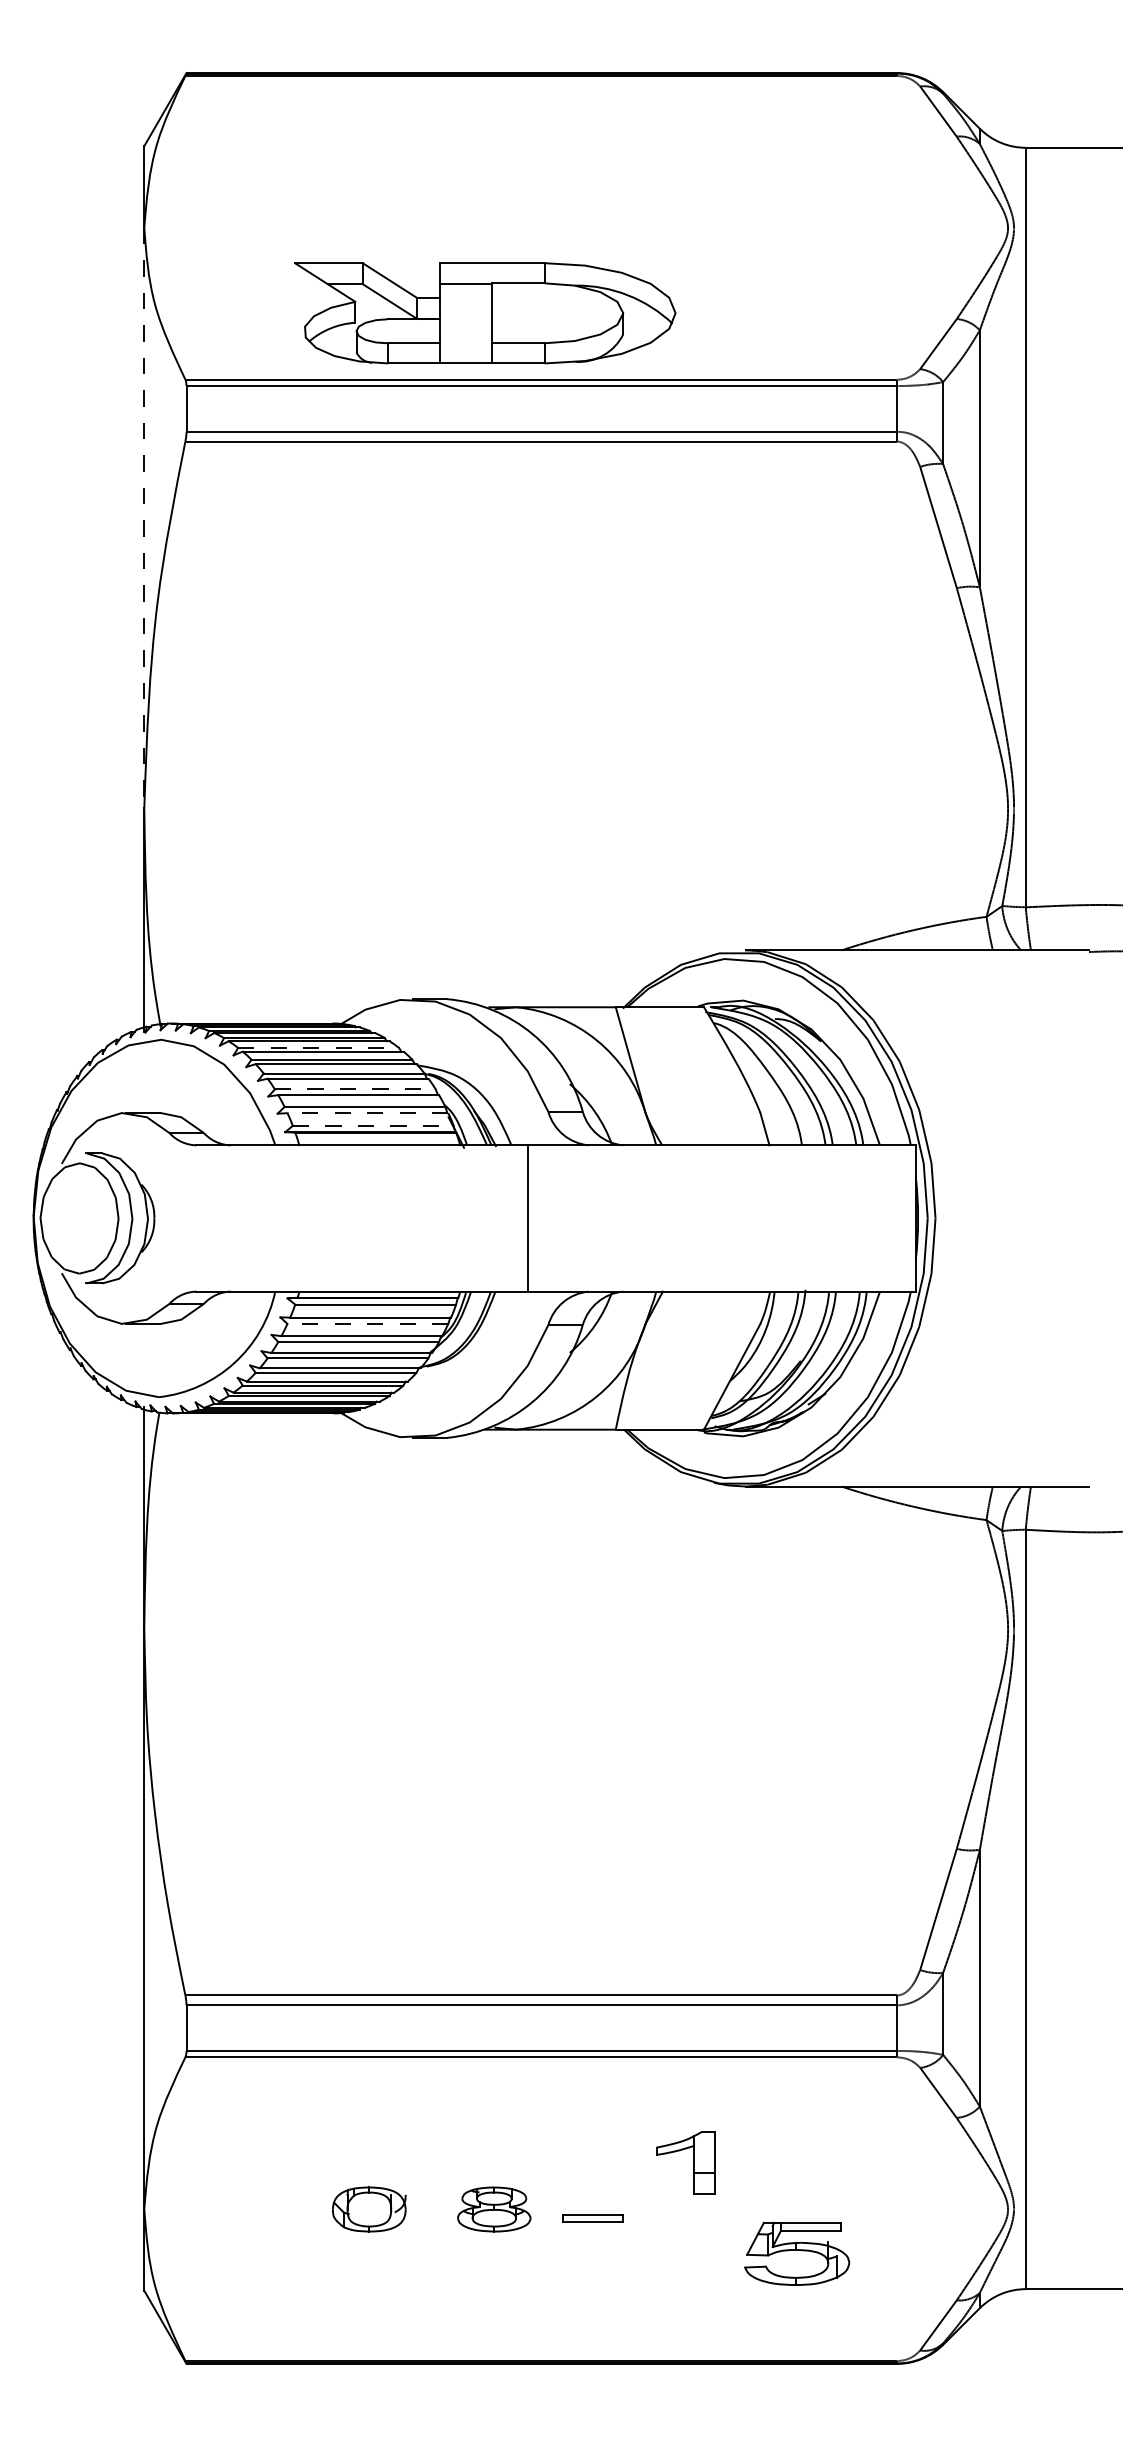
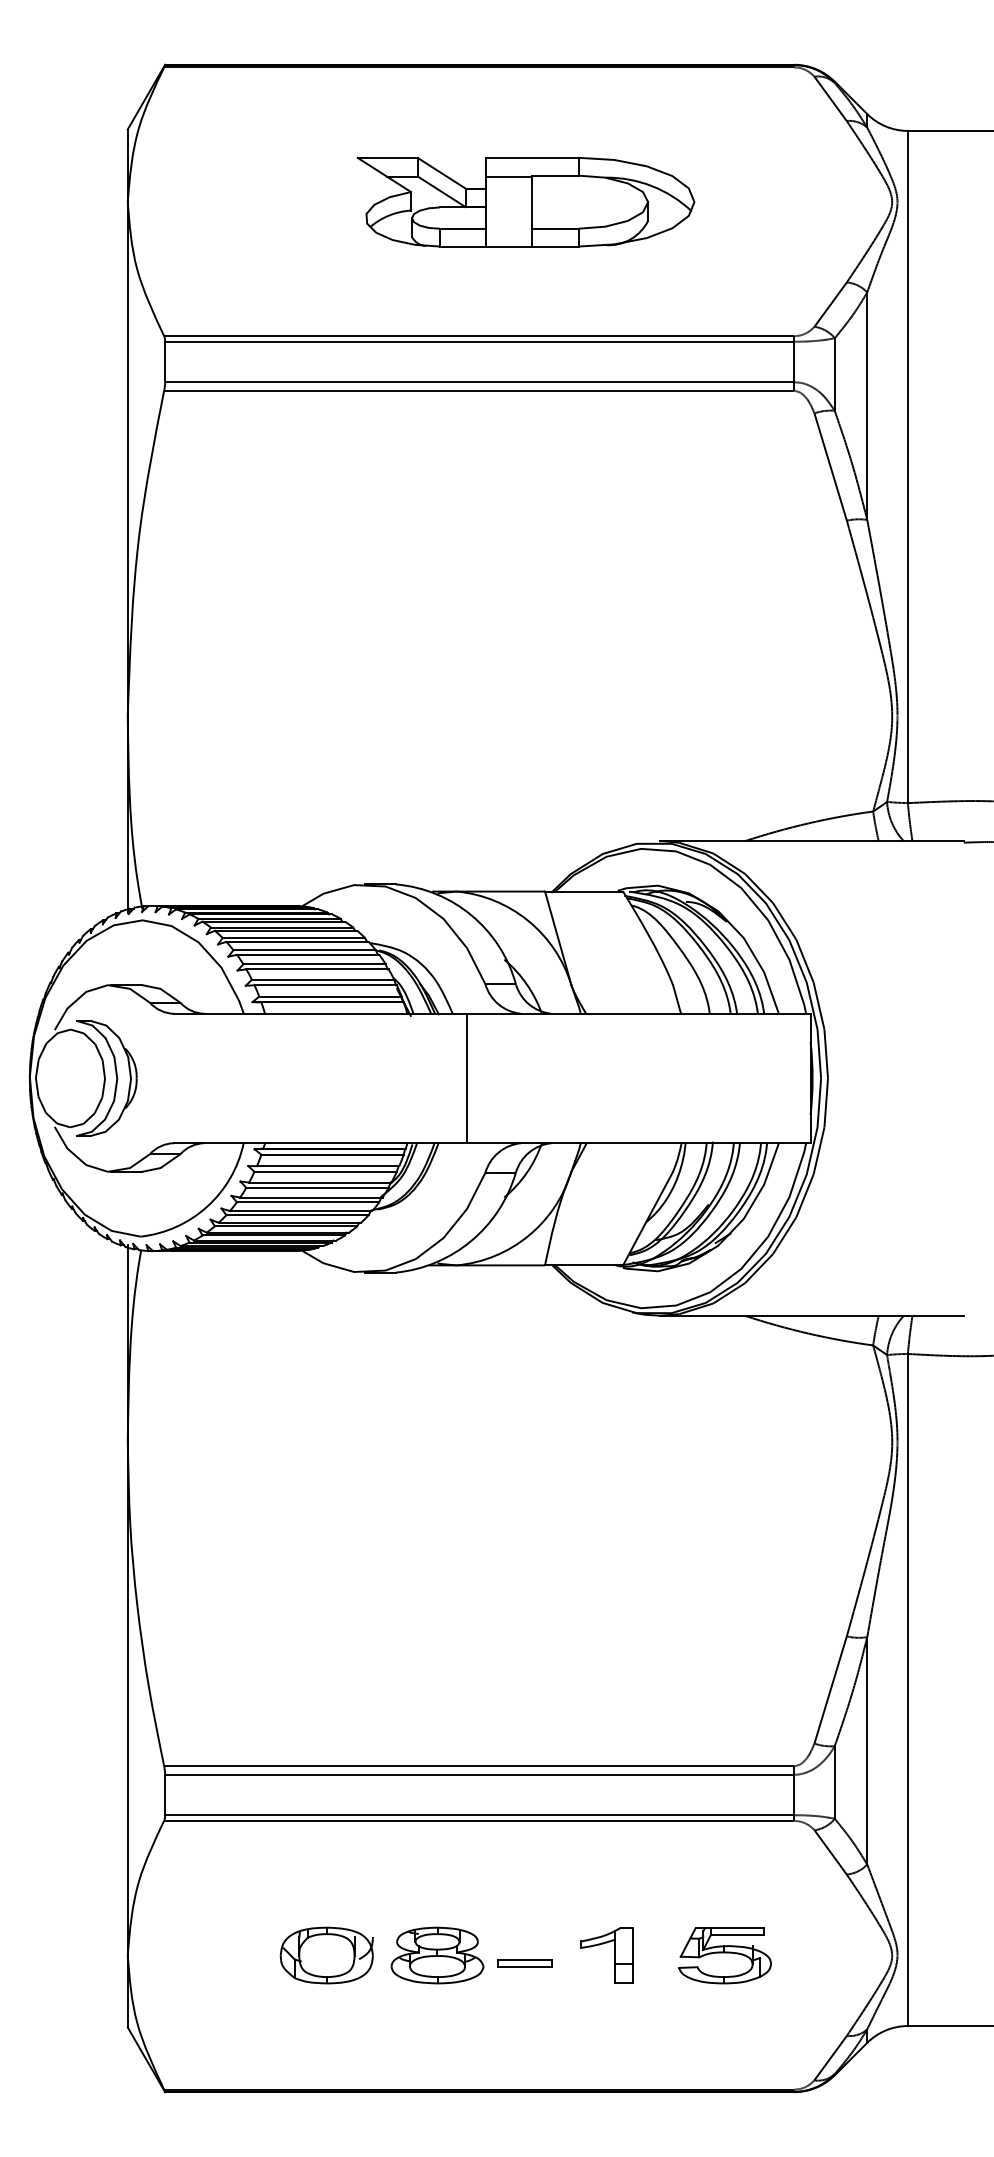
part: (485, 313) -> (526, 202), moved
line: (144, 518) -> (127, 459), dashed -> solid
line: (319, 1047) -> (282, 927), dashed -> solid
line: (355, 1089) -> (314, 964), dashed -> solid
line: (367, 1113) -> (325, 985), dashed -> solid
line: (373, 1125) -> (330, 996), dashed -> solid
line: (367, 1323) -> (325, 1171), dashed -> solid
part: (693, 2162) -> (613, 1954), moved
part: (369, 2209) -> (327, 1955), size x1.43
part: (494, 2209) -> (437, 1955), size x1.43
part: (797, 2253) -> (725, 1955), moved

